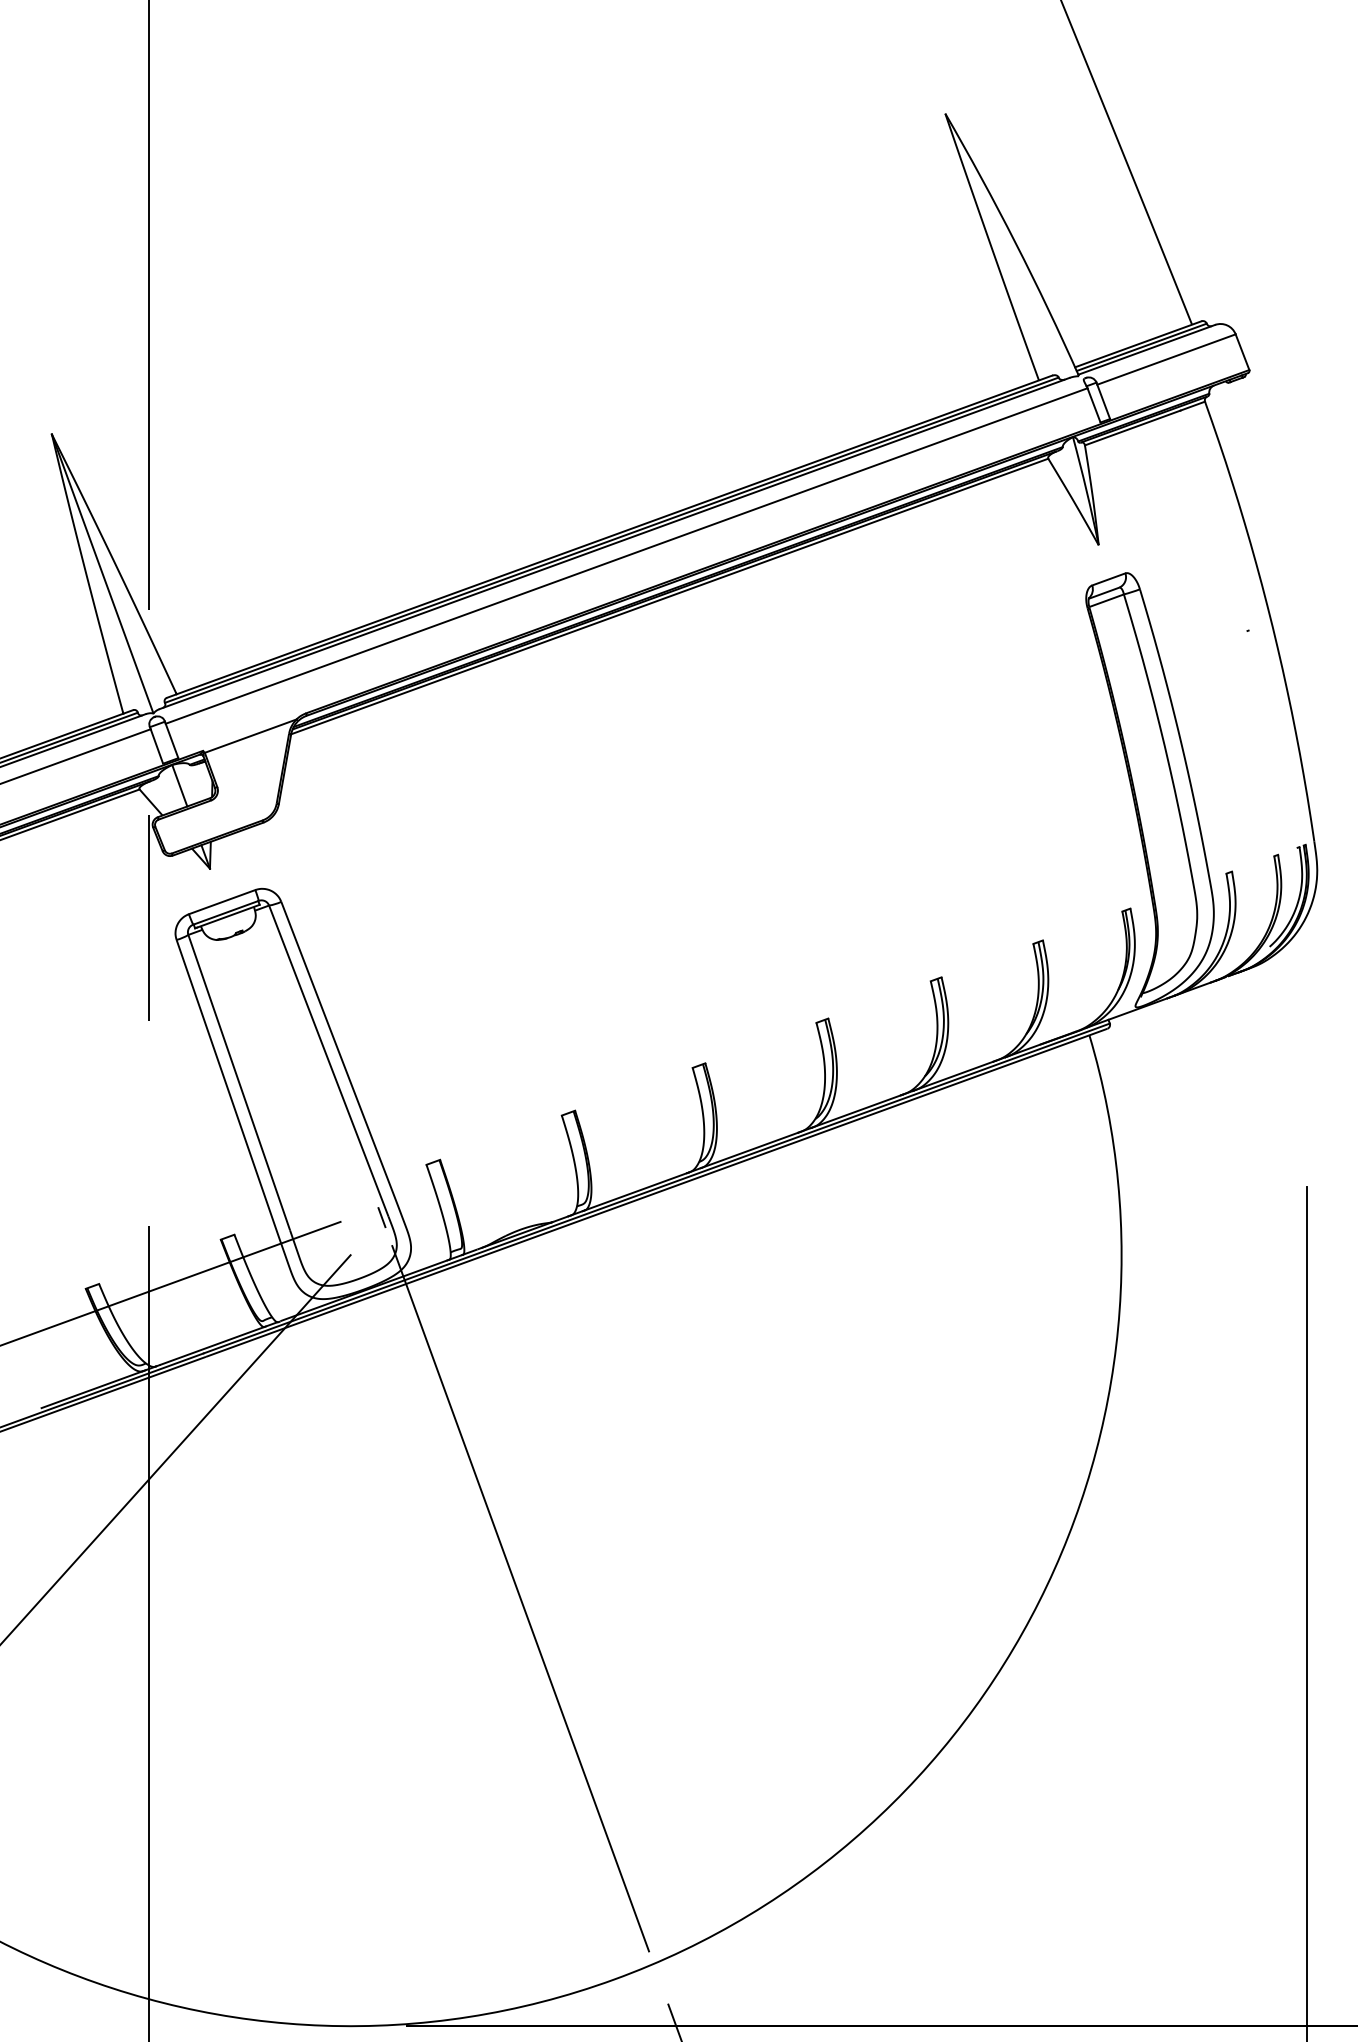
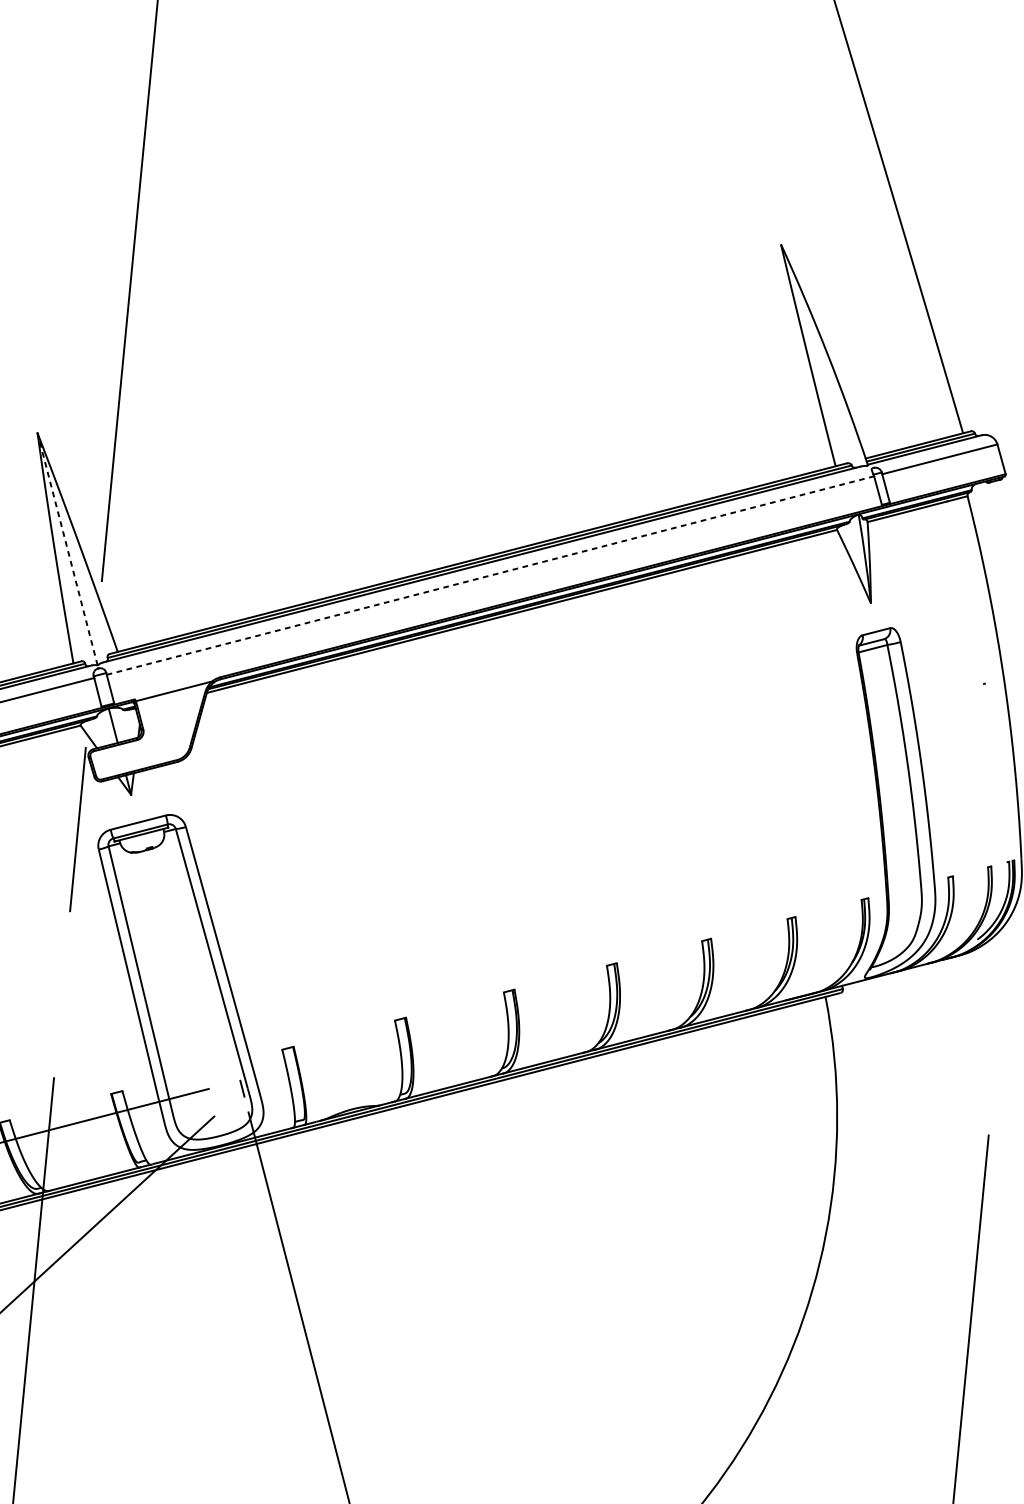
line: (626, 556) -> (490, 575), solid -> dashed
line: (102, 573) -> (67, 549), solid -> dashed

